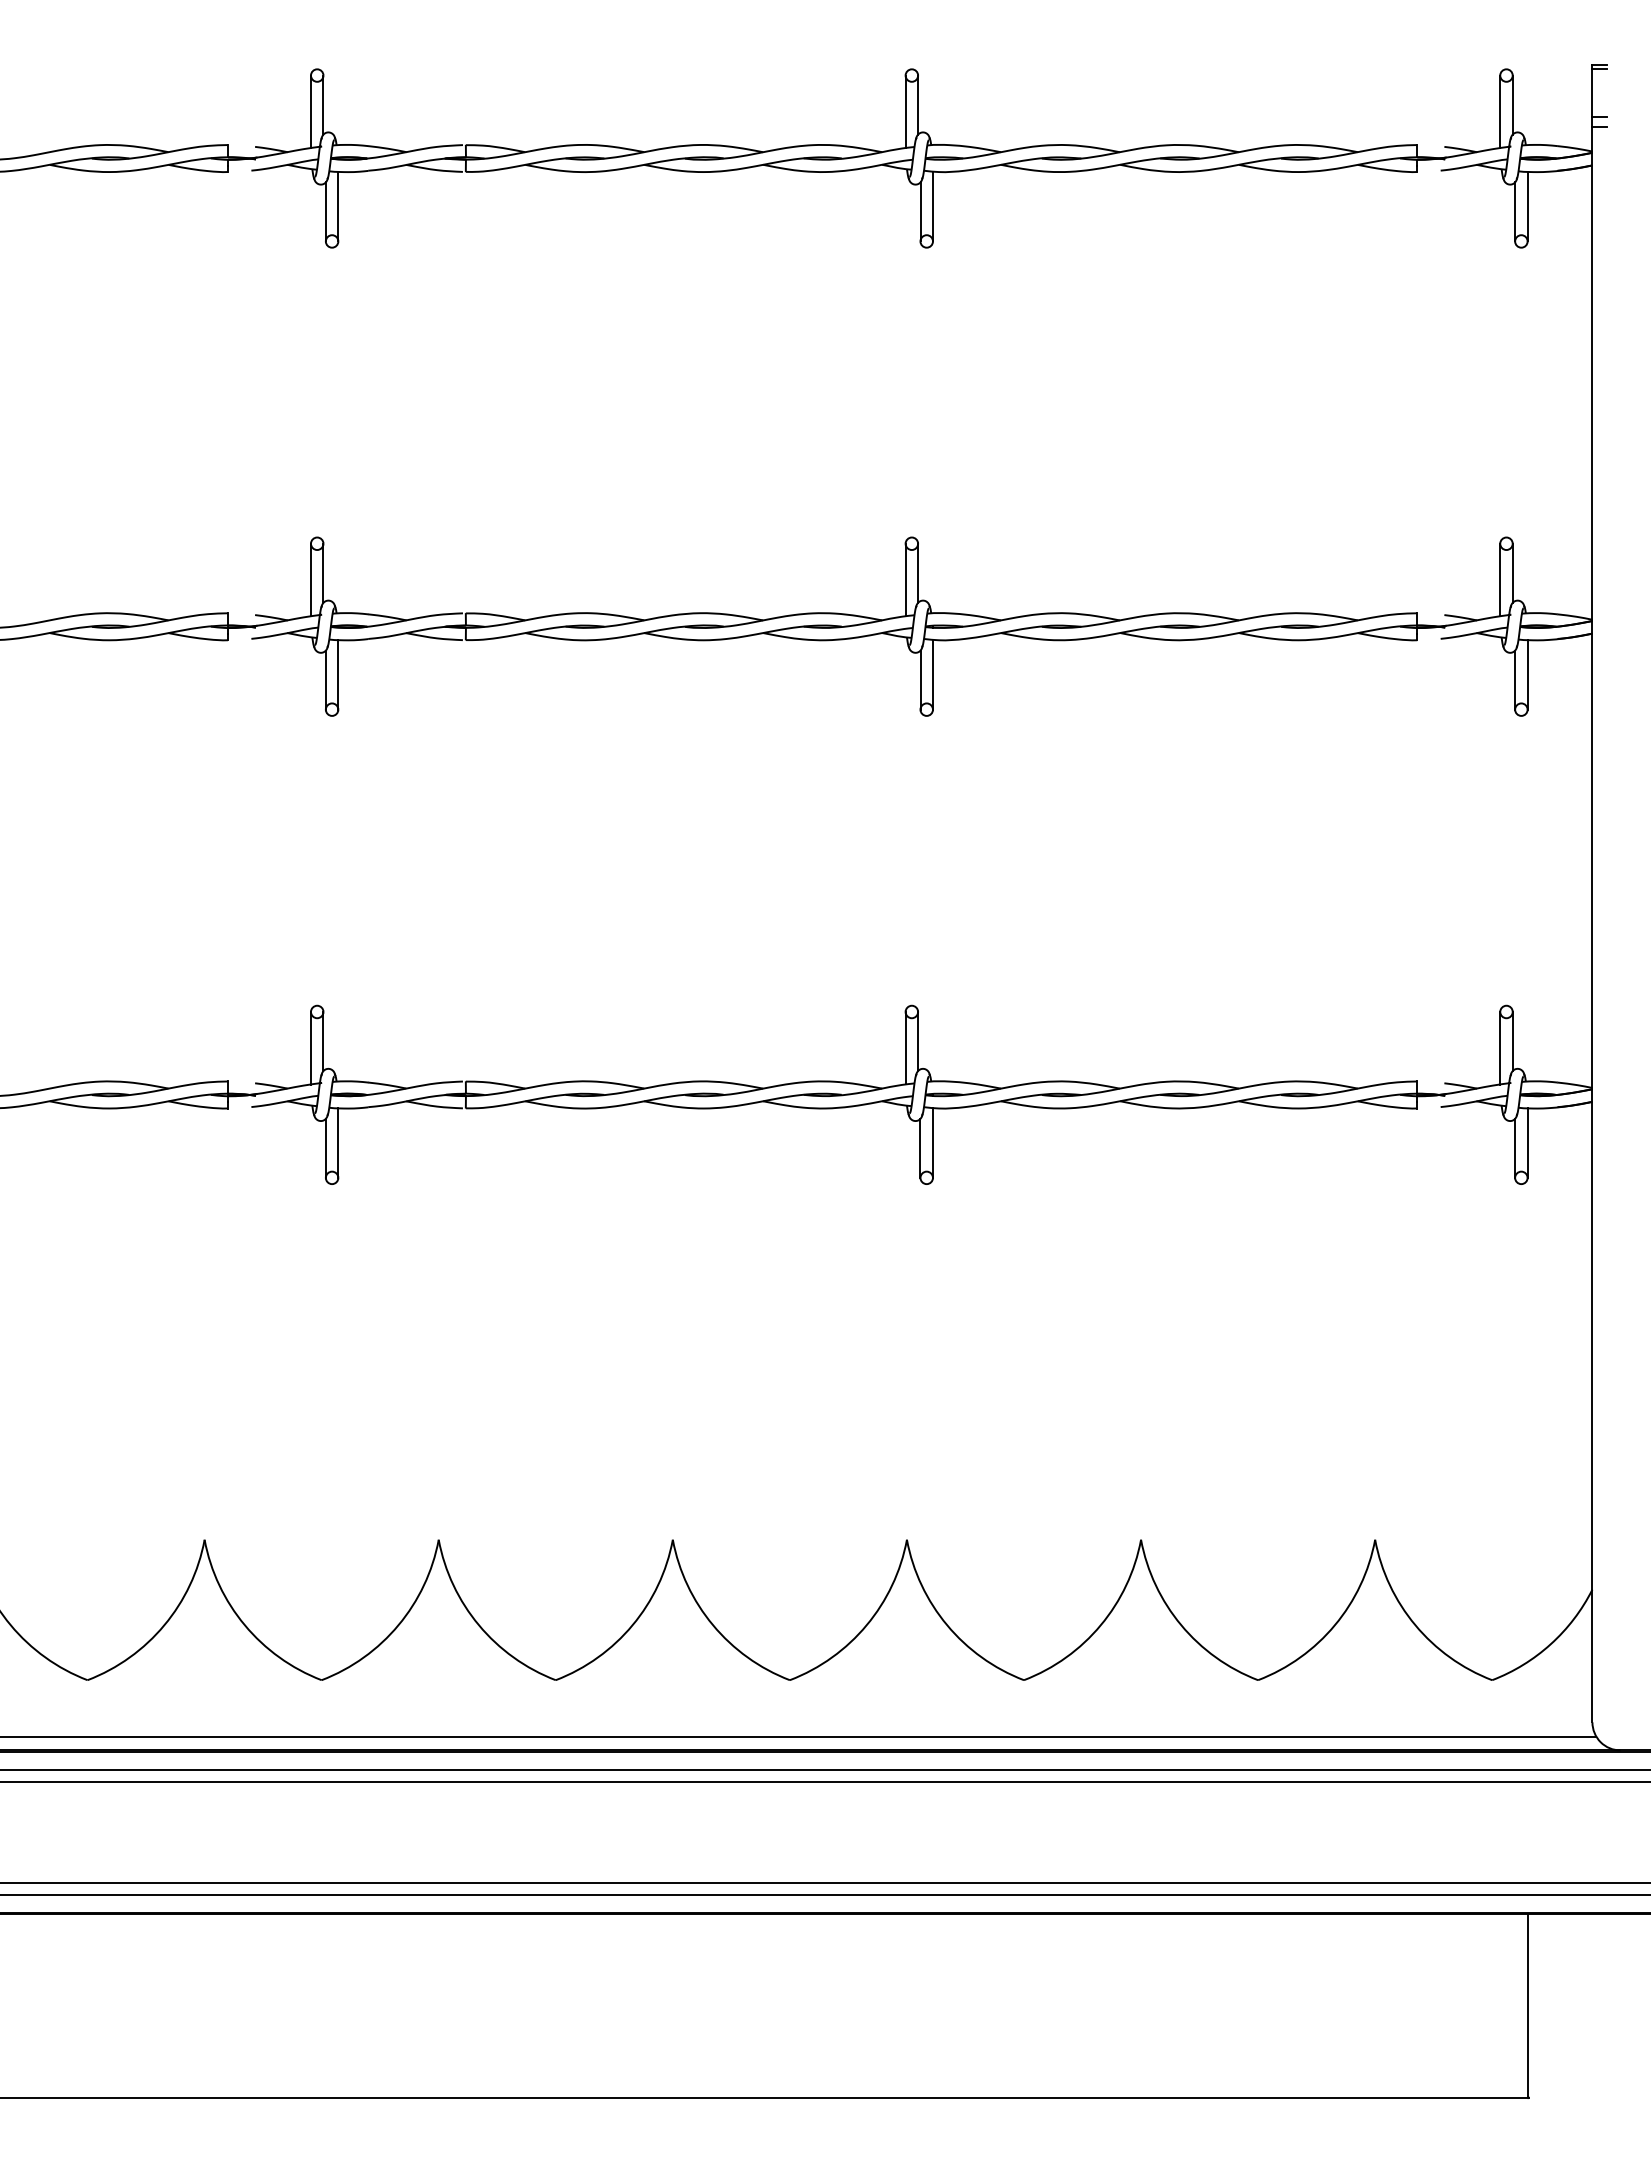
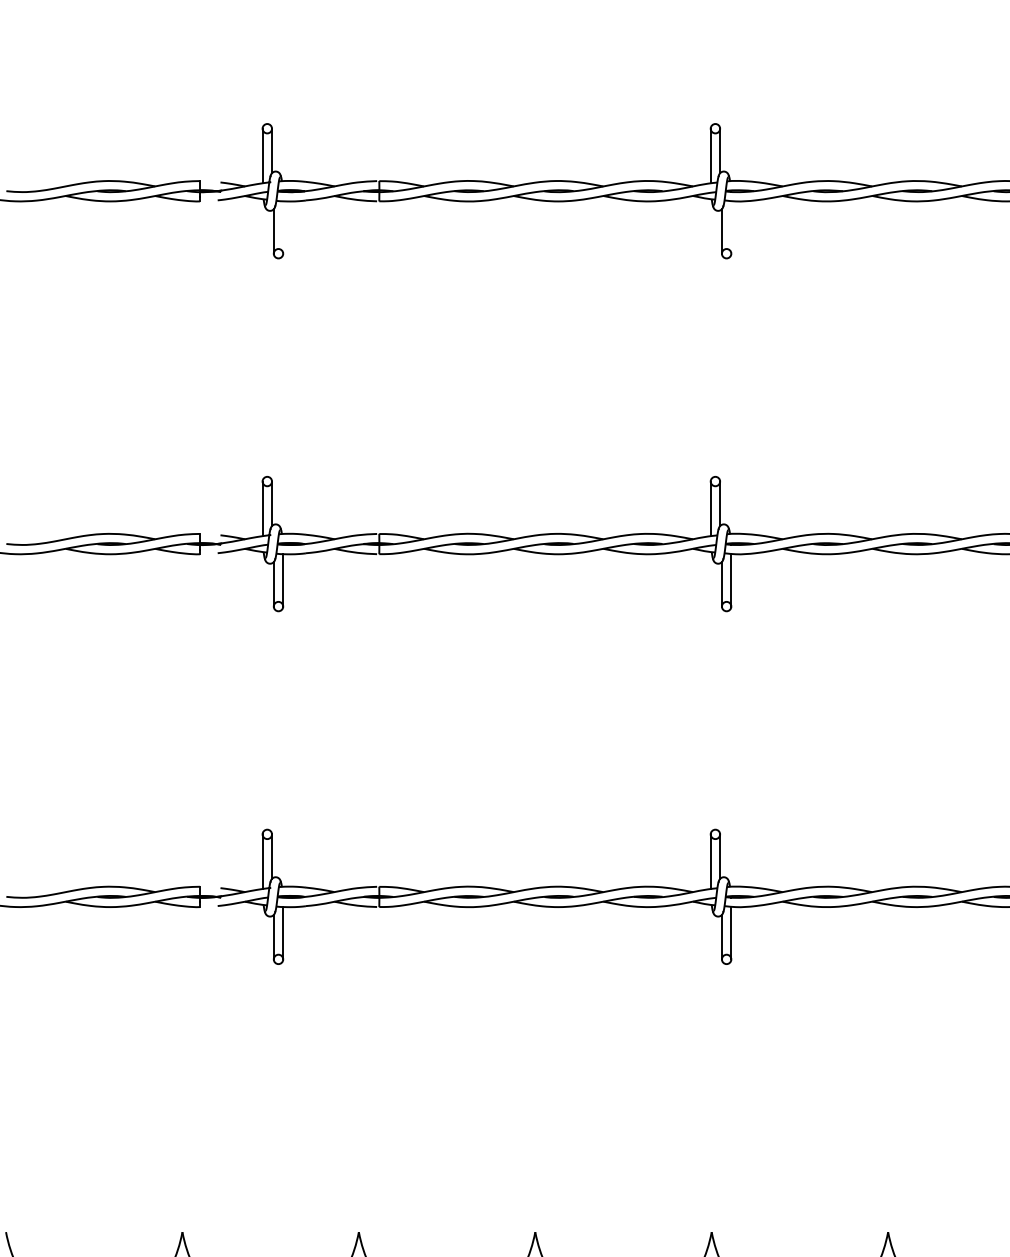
line: (338, 206) -> (283, 227), removed
line: (932, 206) -> (730, 227), removed

